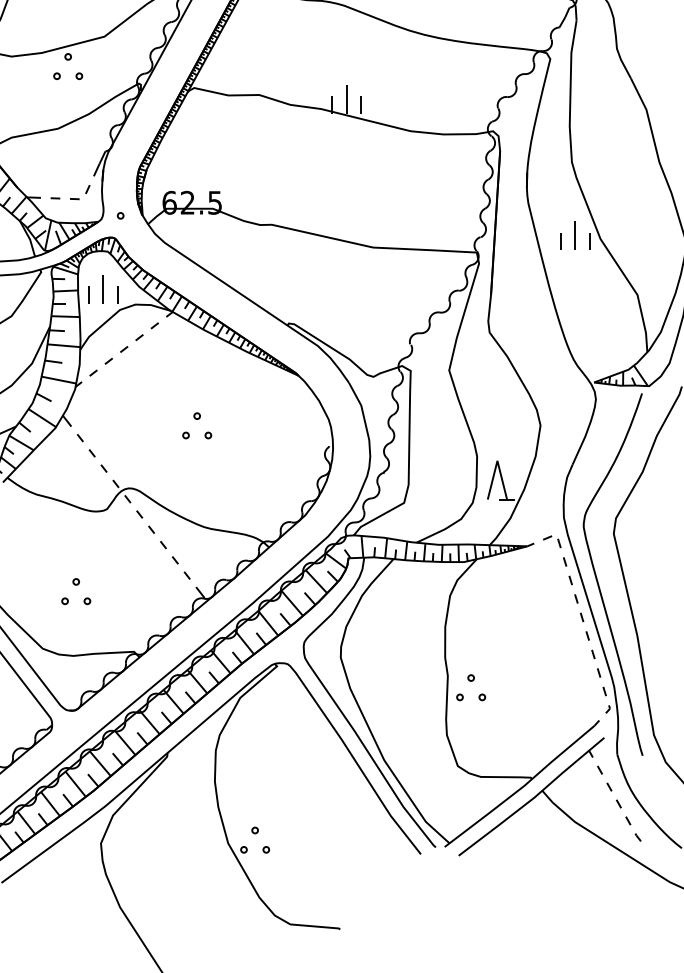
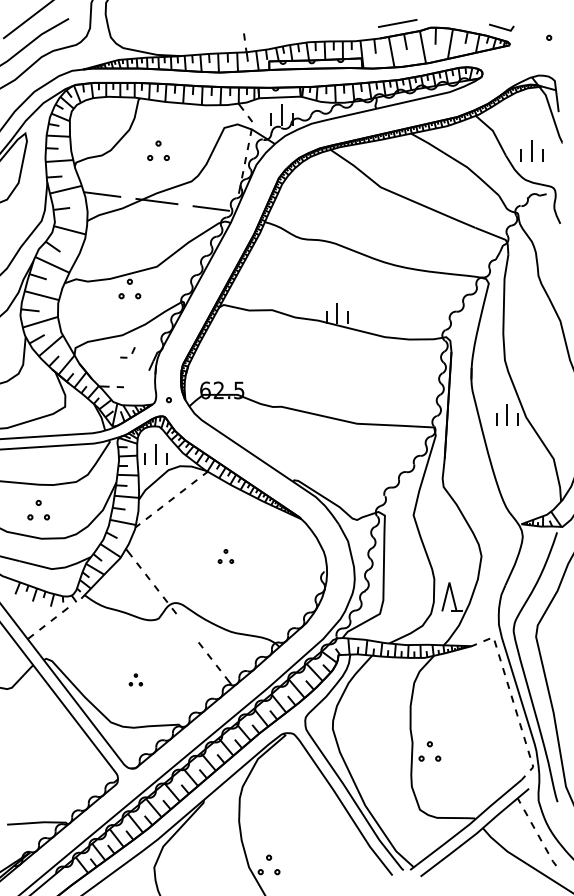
part: (79, 192) -> (127, 352), moved
part: (196, 425) -> (225, 556), size x0.7
part: (145, 521) -> (187, 627), removed
part: (75, 591) -> (135, 679), size x0.6

